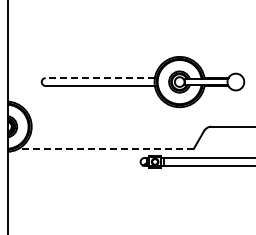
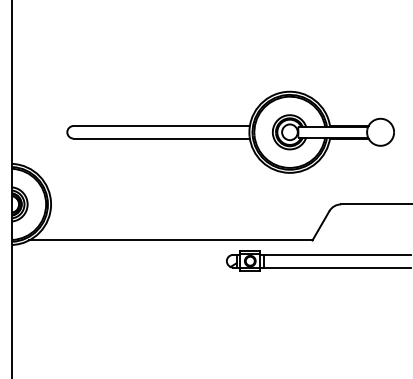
line: (100, 78) -> (162, 126), dashed -> solid
line: (105, 149) -> (170, 241), dashed -> solid

